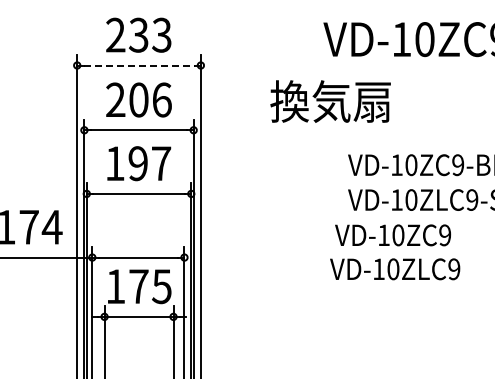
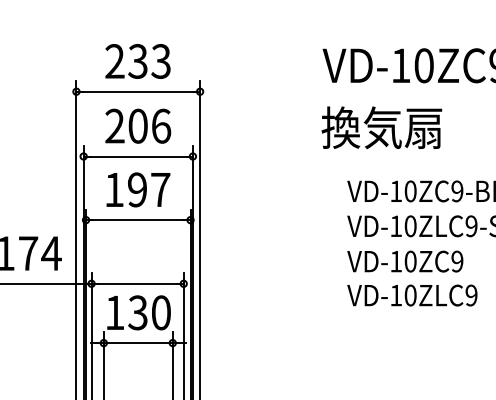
line: (139, 65) -> (138, 91), dashed -> solid
text: (330, 101) -> (381, 127), moved
text: (393, 235) -> (405, 261), moved
text: (395, 269) -> (412, 295), moved
text: (150, 286) -> (149, 312), 175 -> 130

